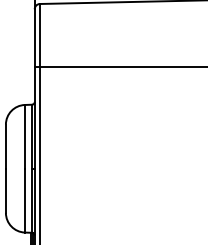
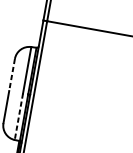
line: (5, 147) -> (11, 75), solid -> dashed
line: (24, 200) -> (18, 116), solid -> dashed

